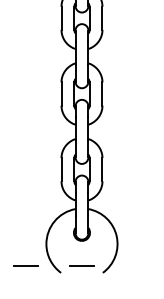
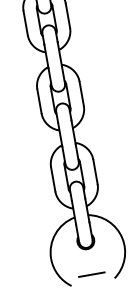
line: (25, 265) -> (33, 284), removed

